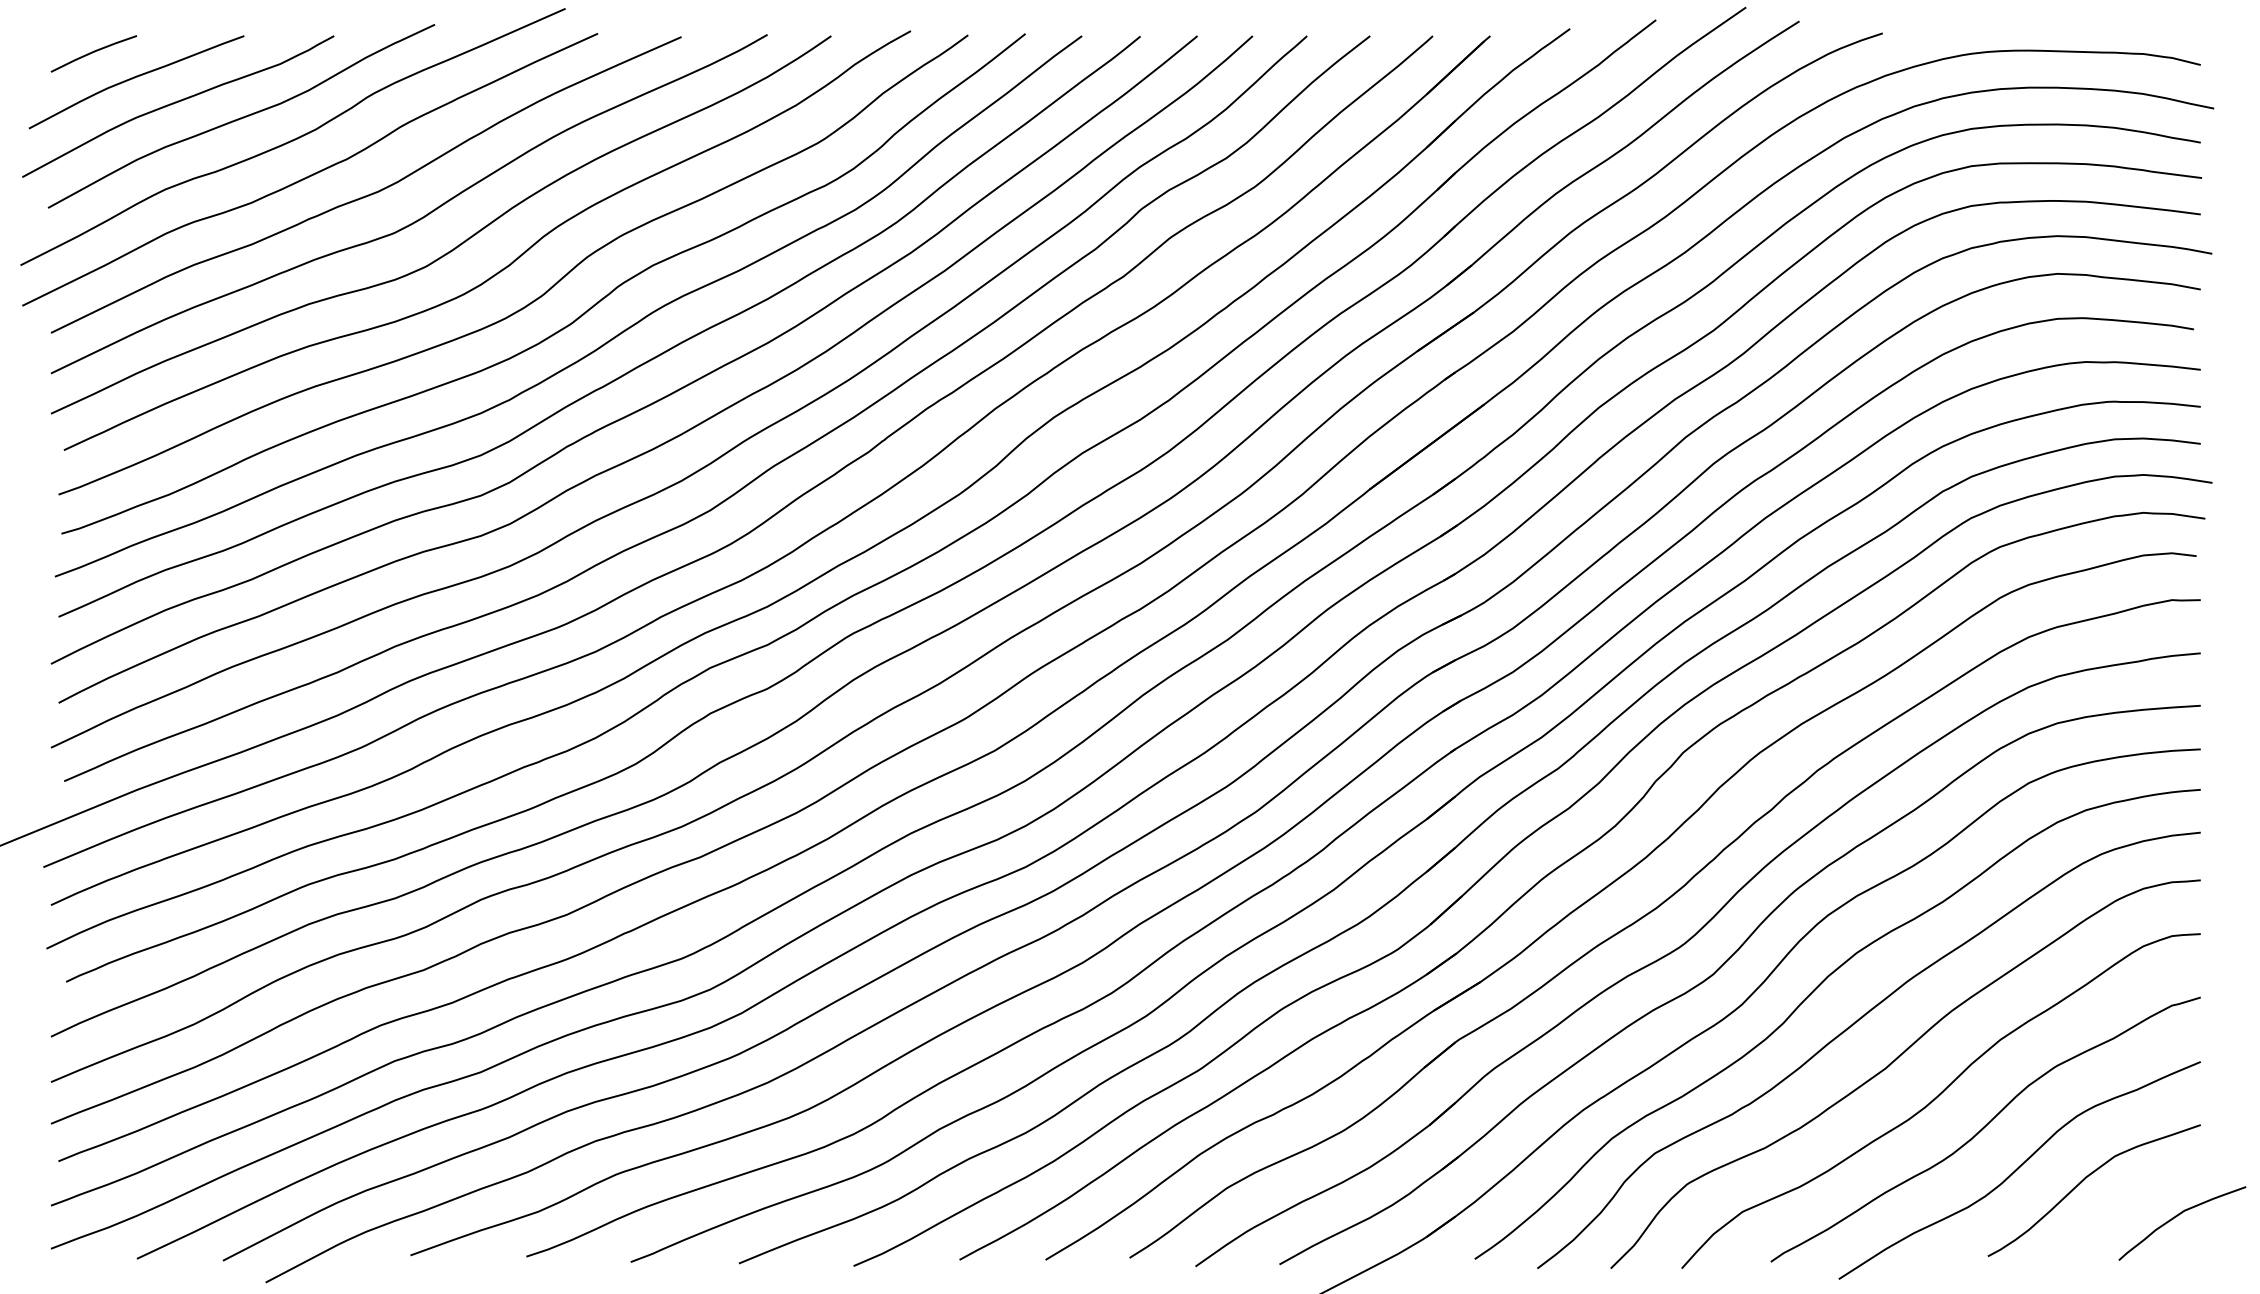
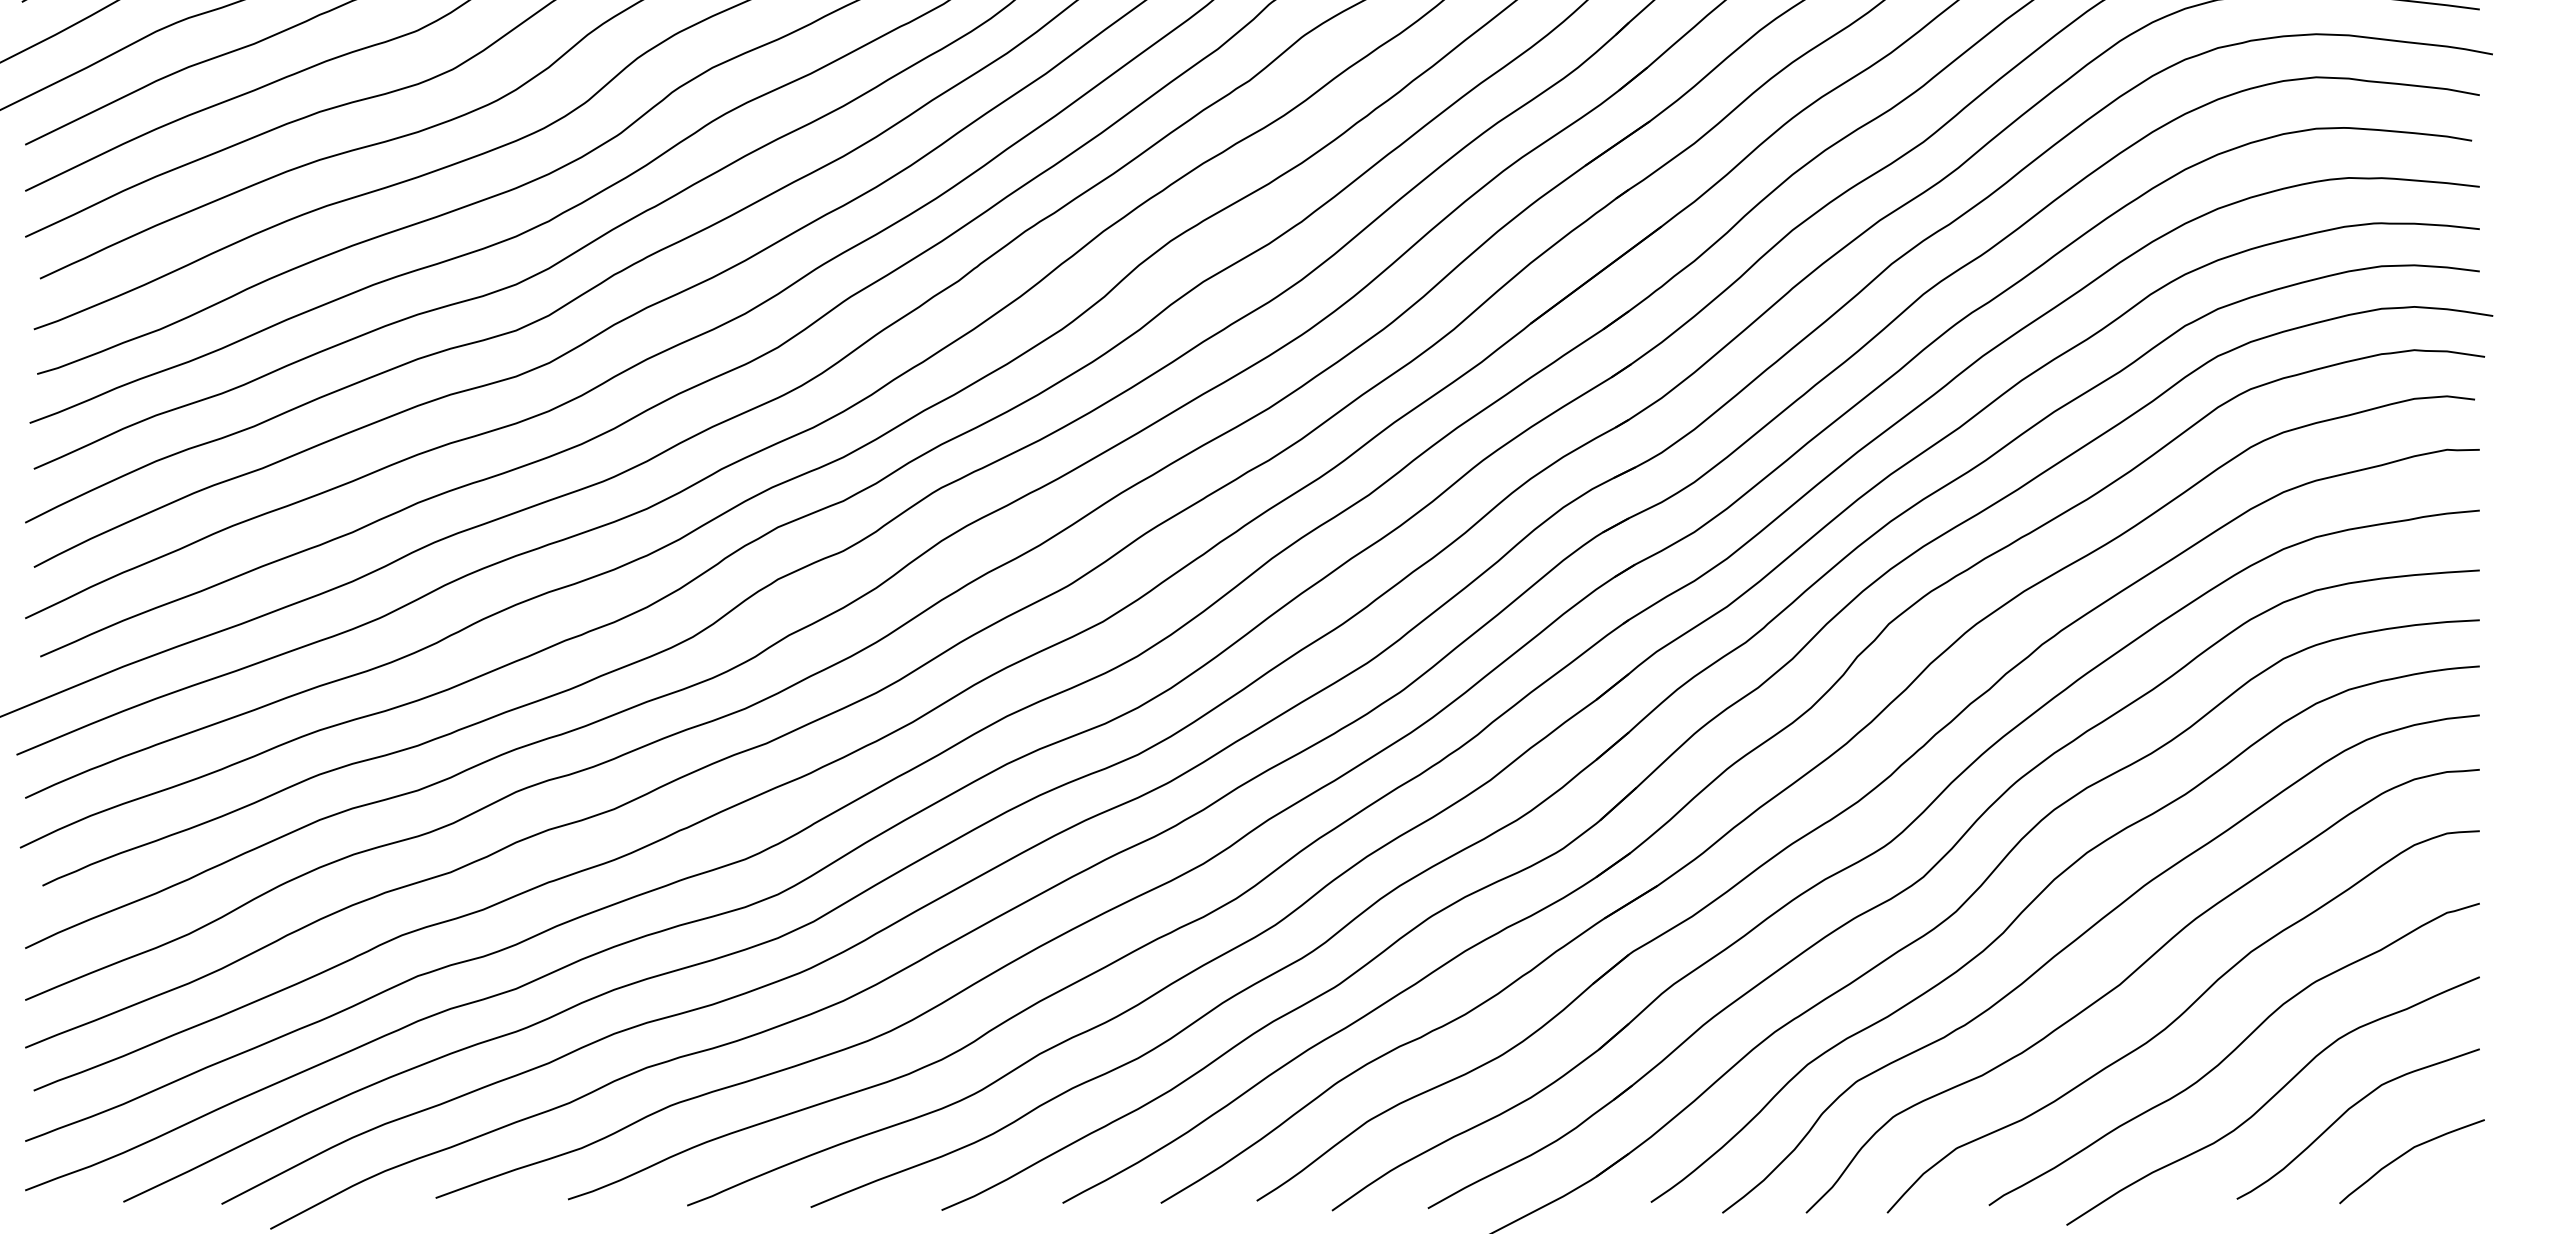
curve: (2176, 1217) -> (2405, 1154), moved

